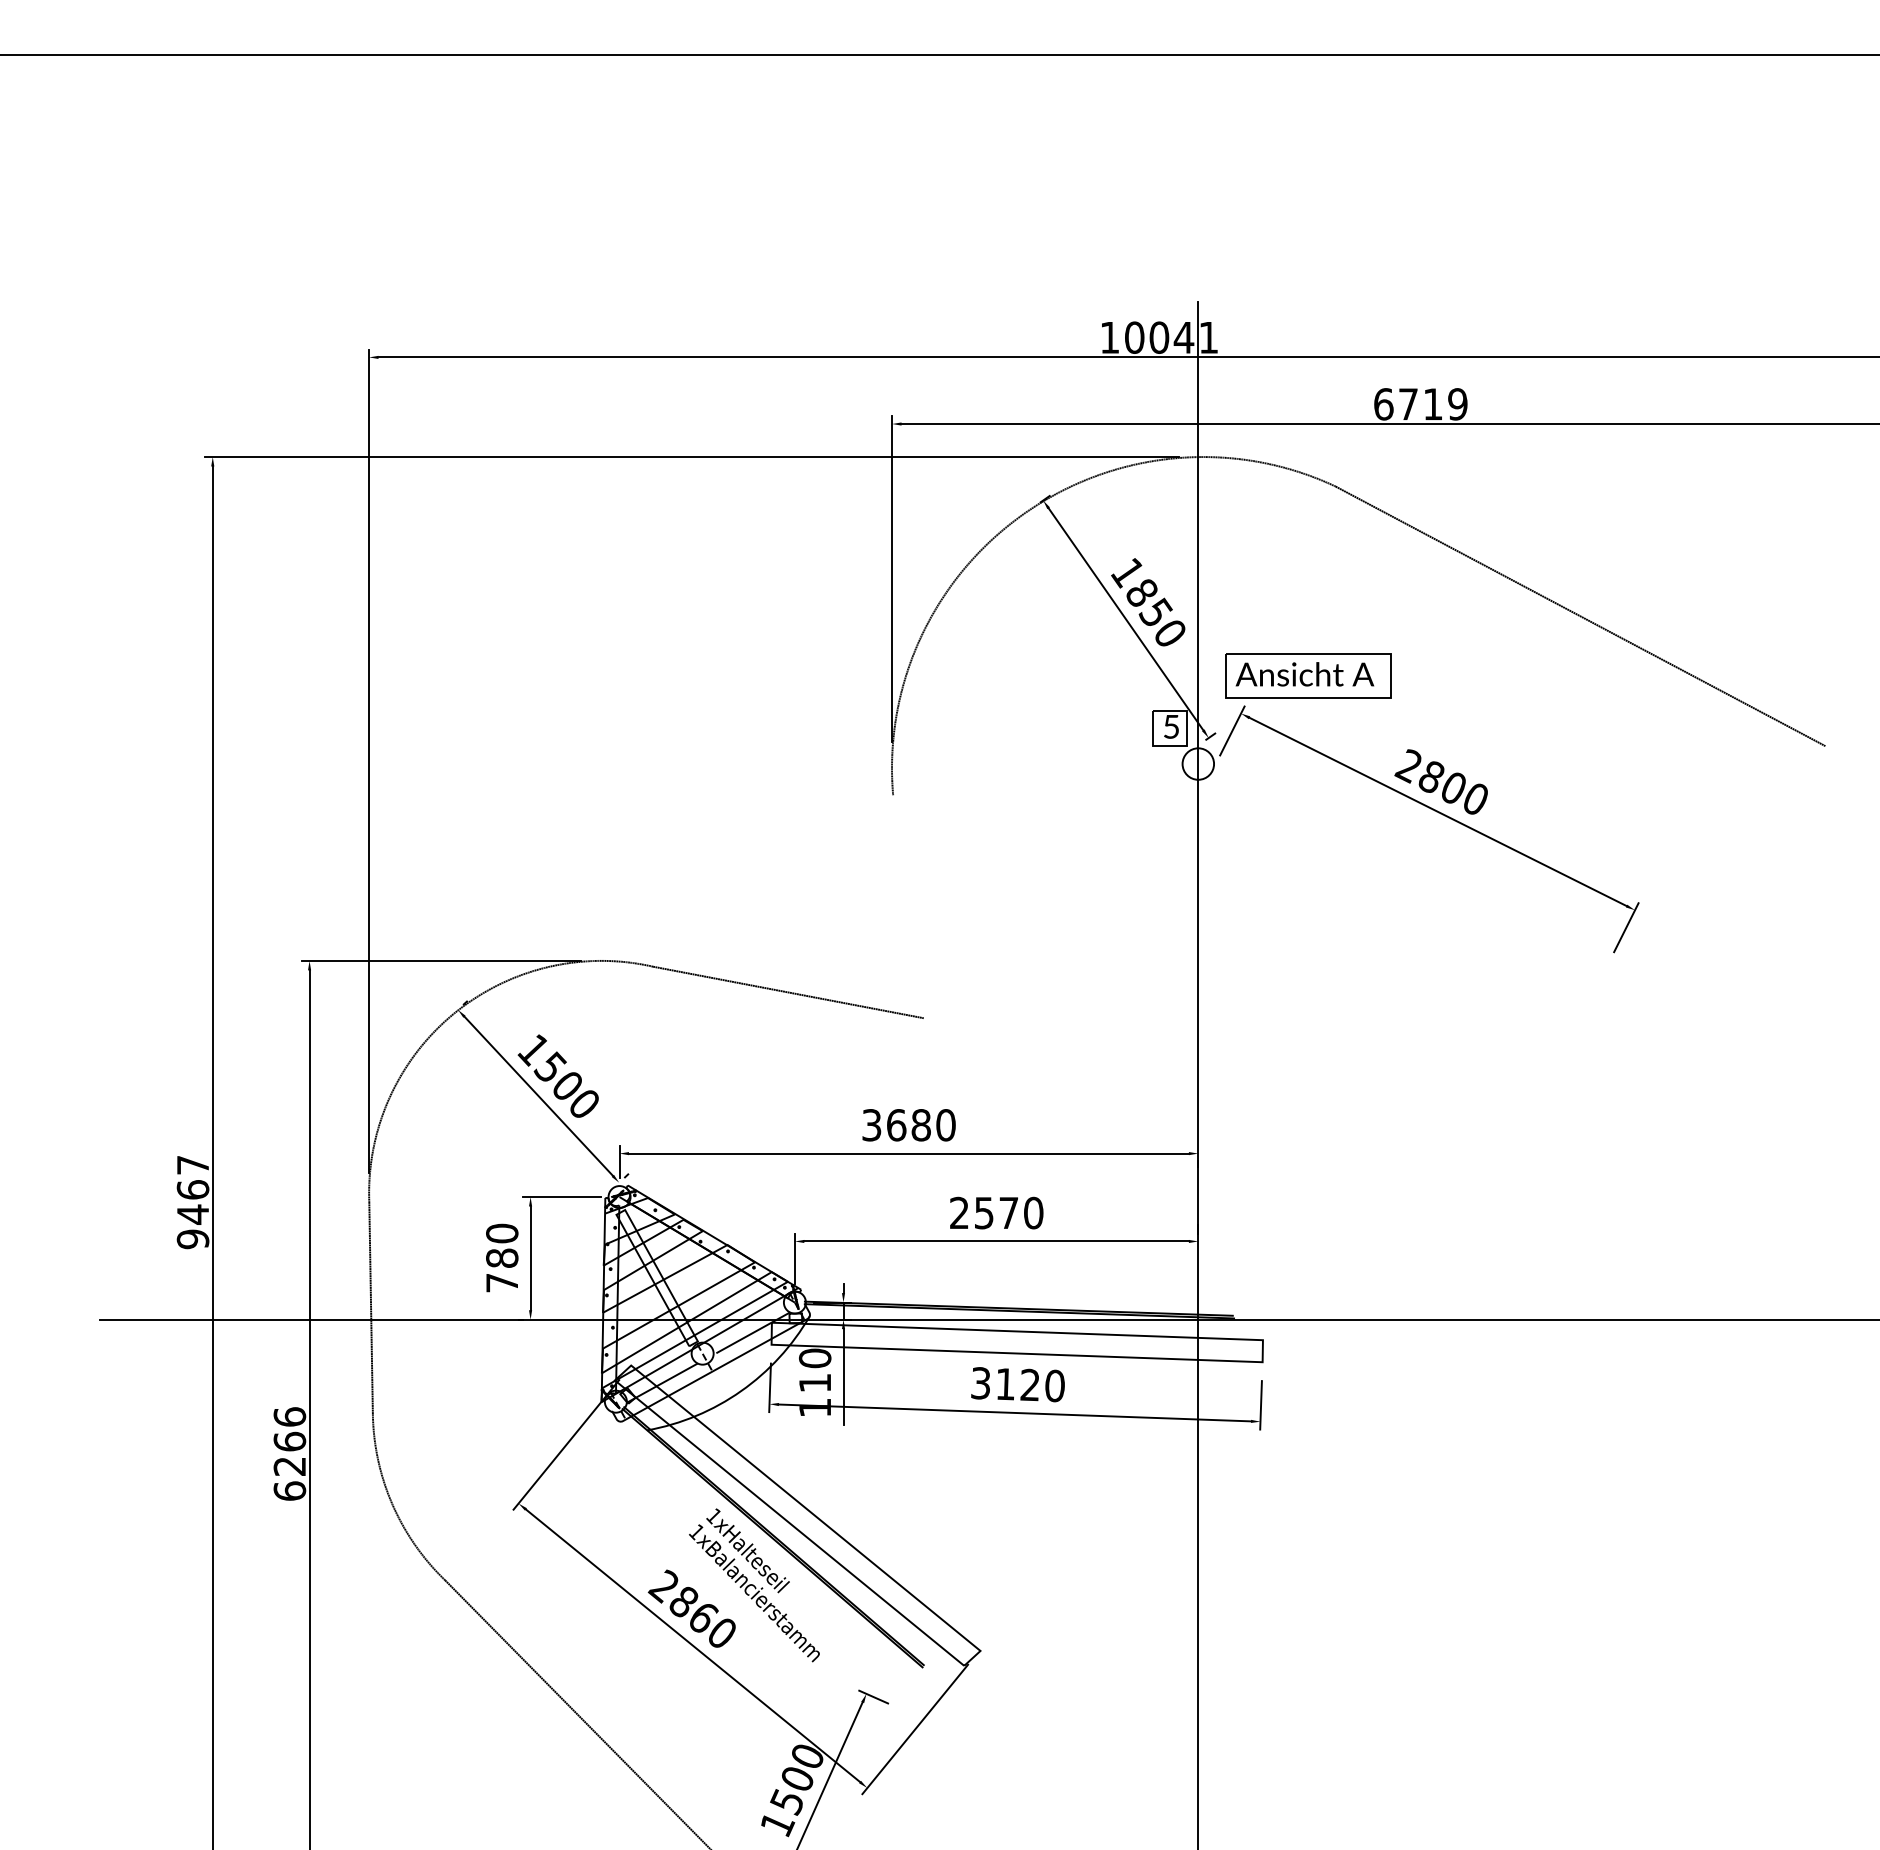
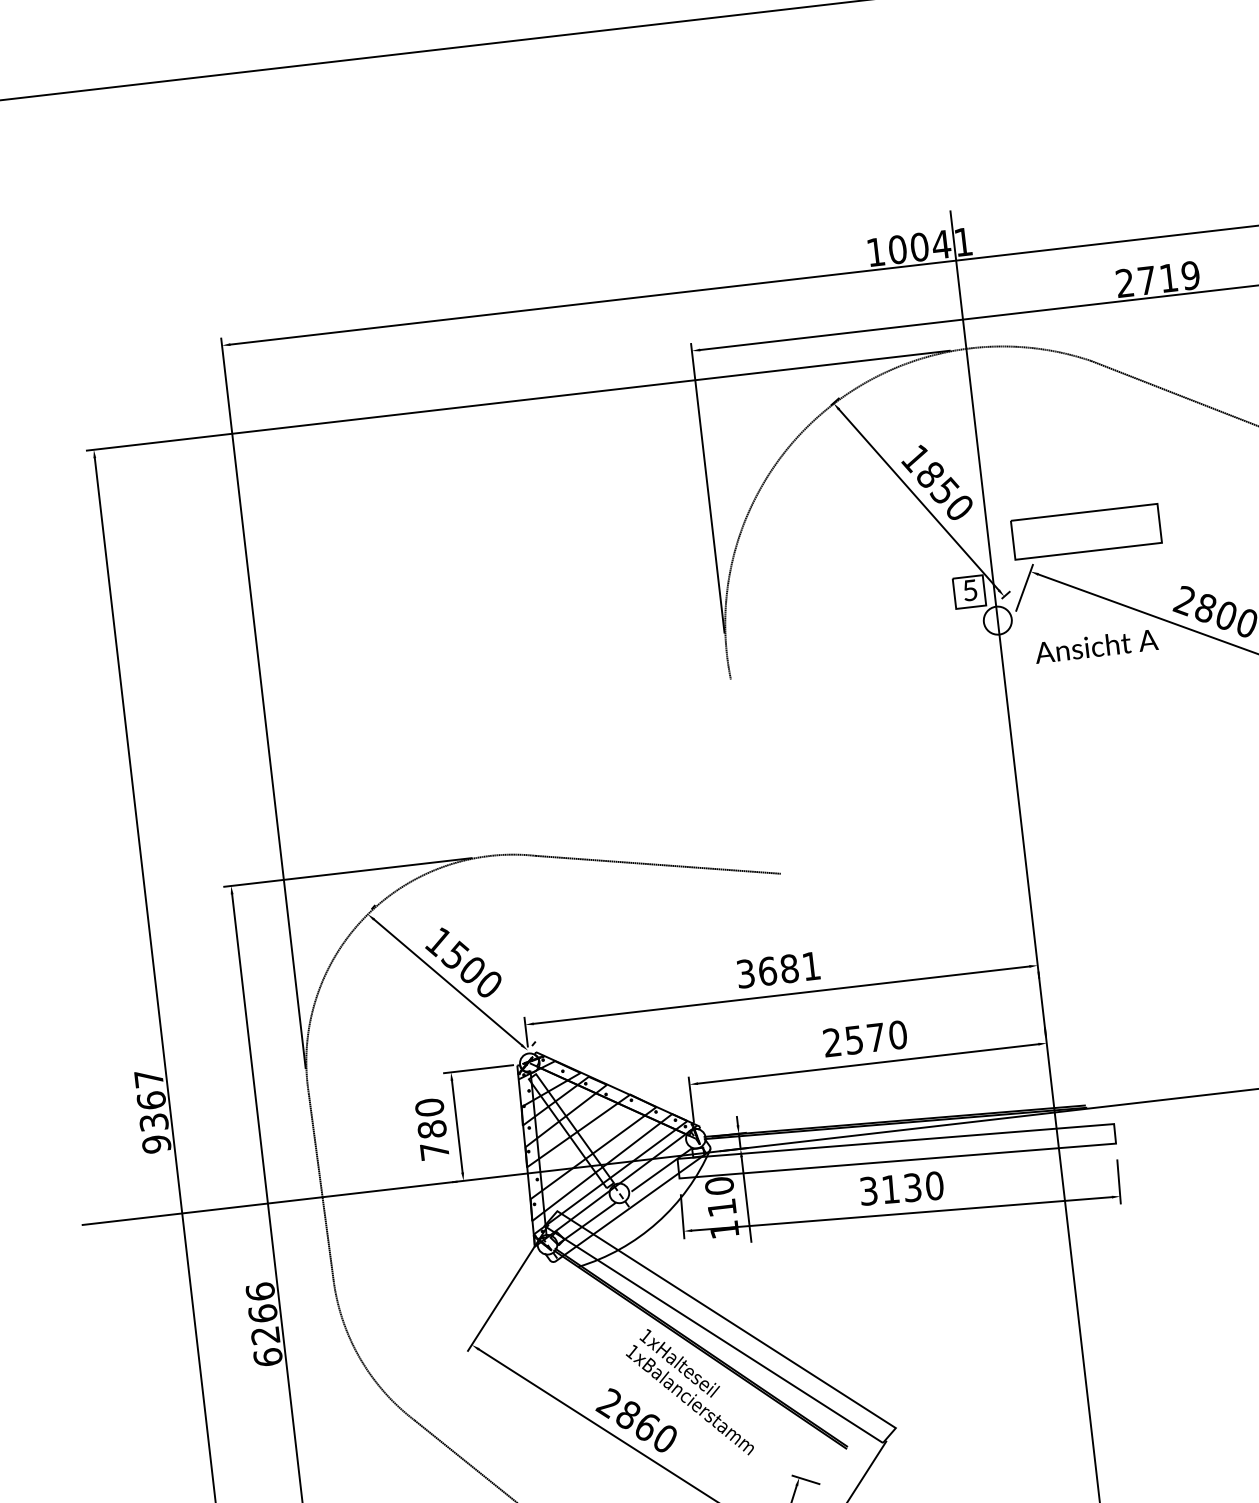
text: (1383, 404) -> (1124, 283), 6719 -> 2719
text: (1304, 674) -> (1096, 646), moved
text: (945, 1125) -> (811, 966), 3680 -> 3681
text: (192, 1214) -> (153, 1122), 9467 -> 9367
text: (1029, 1385) -> (912, 1188), 3120 -> 3130

